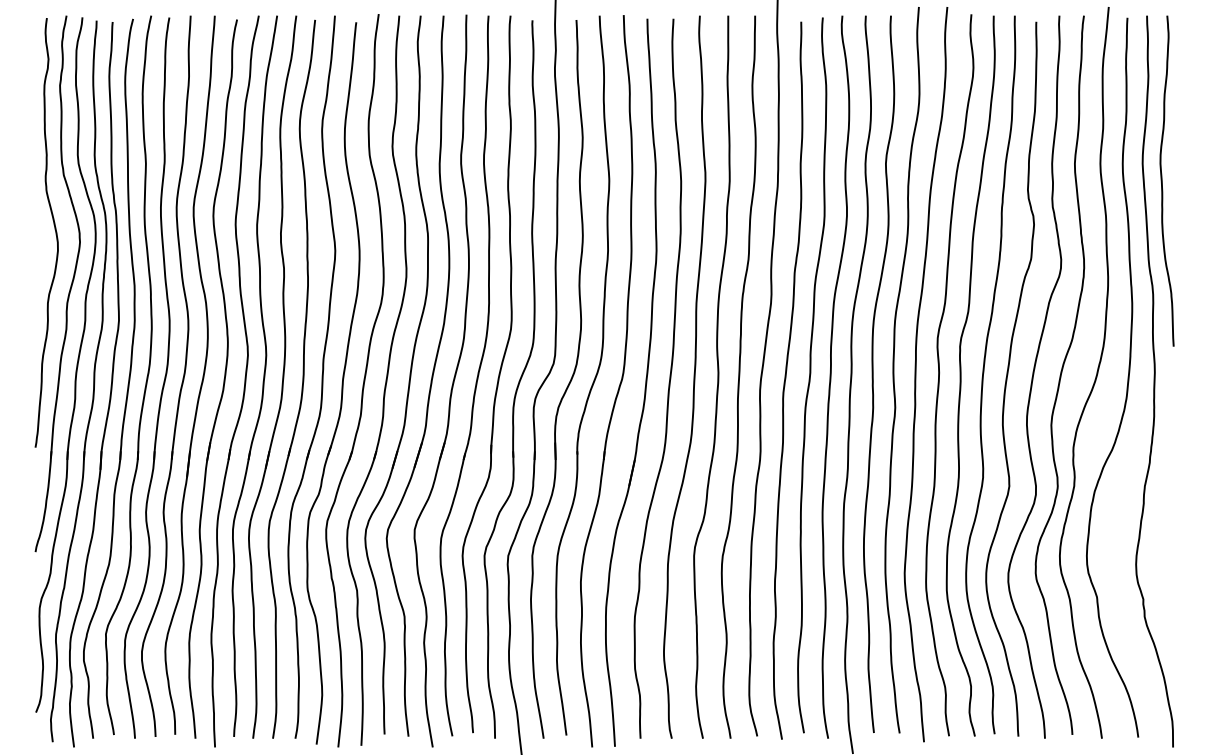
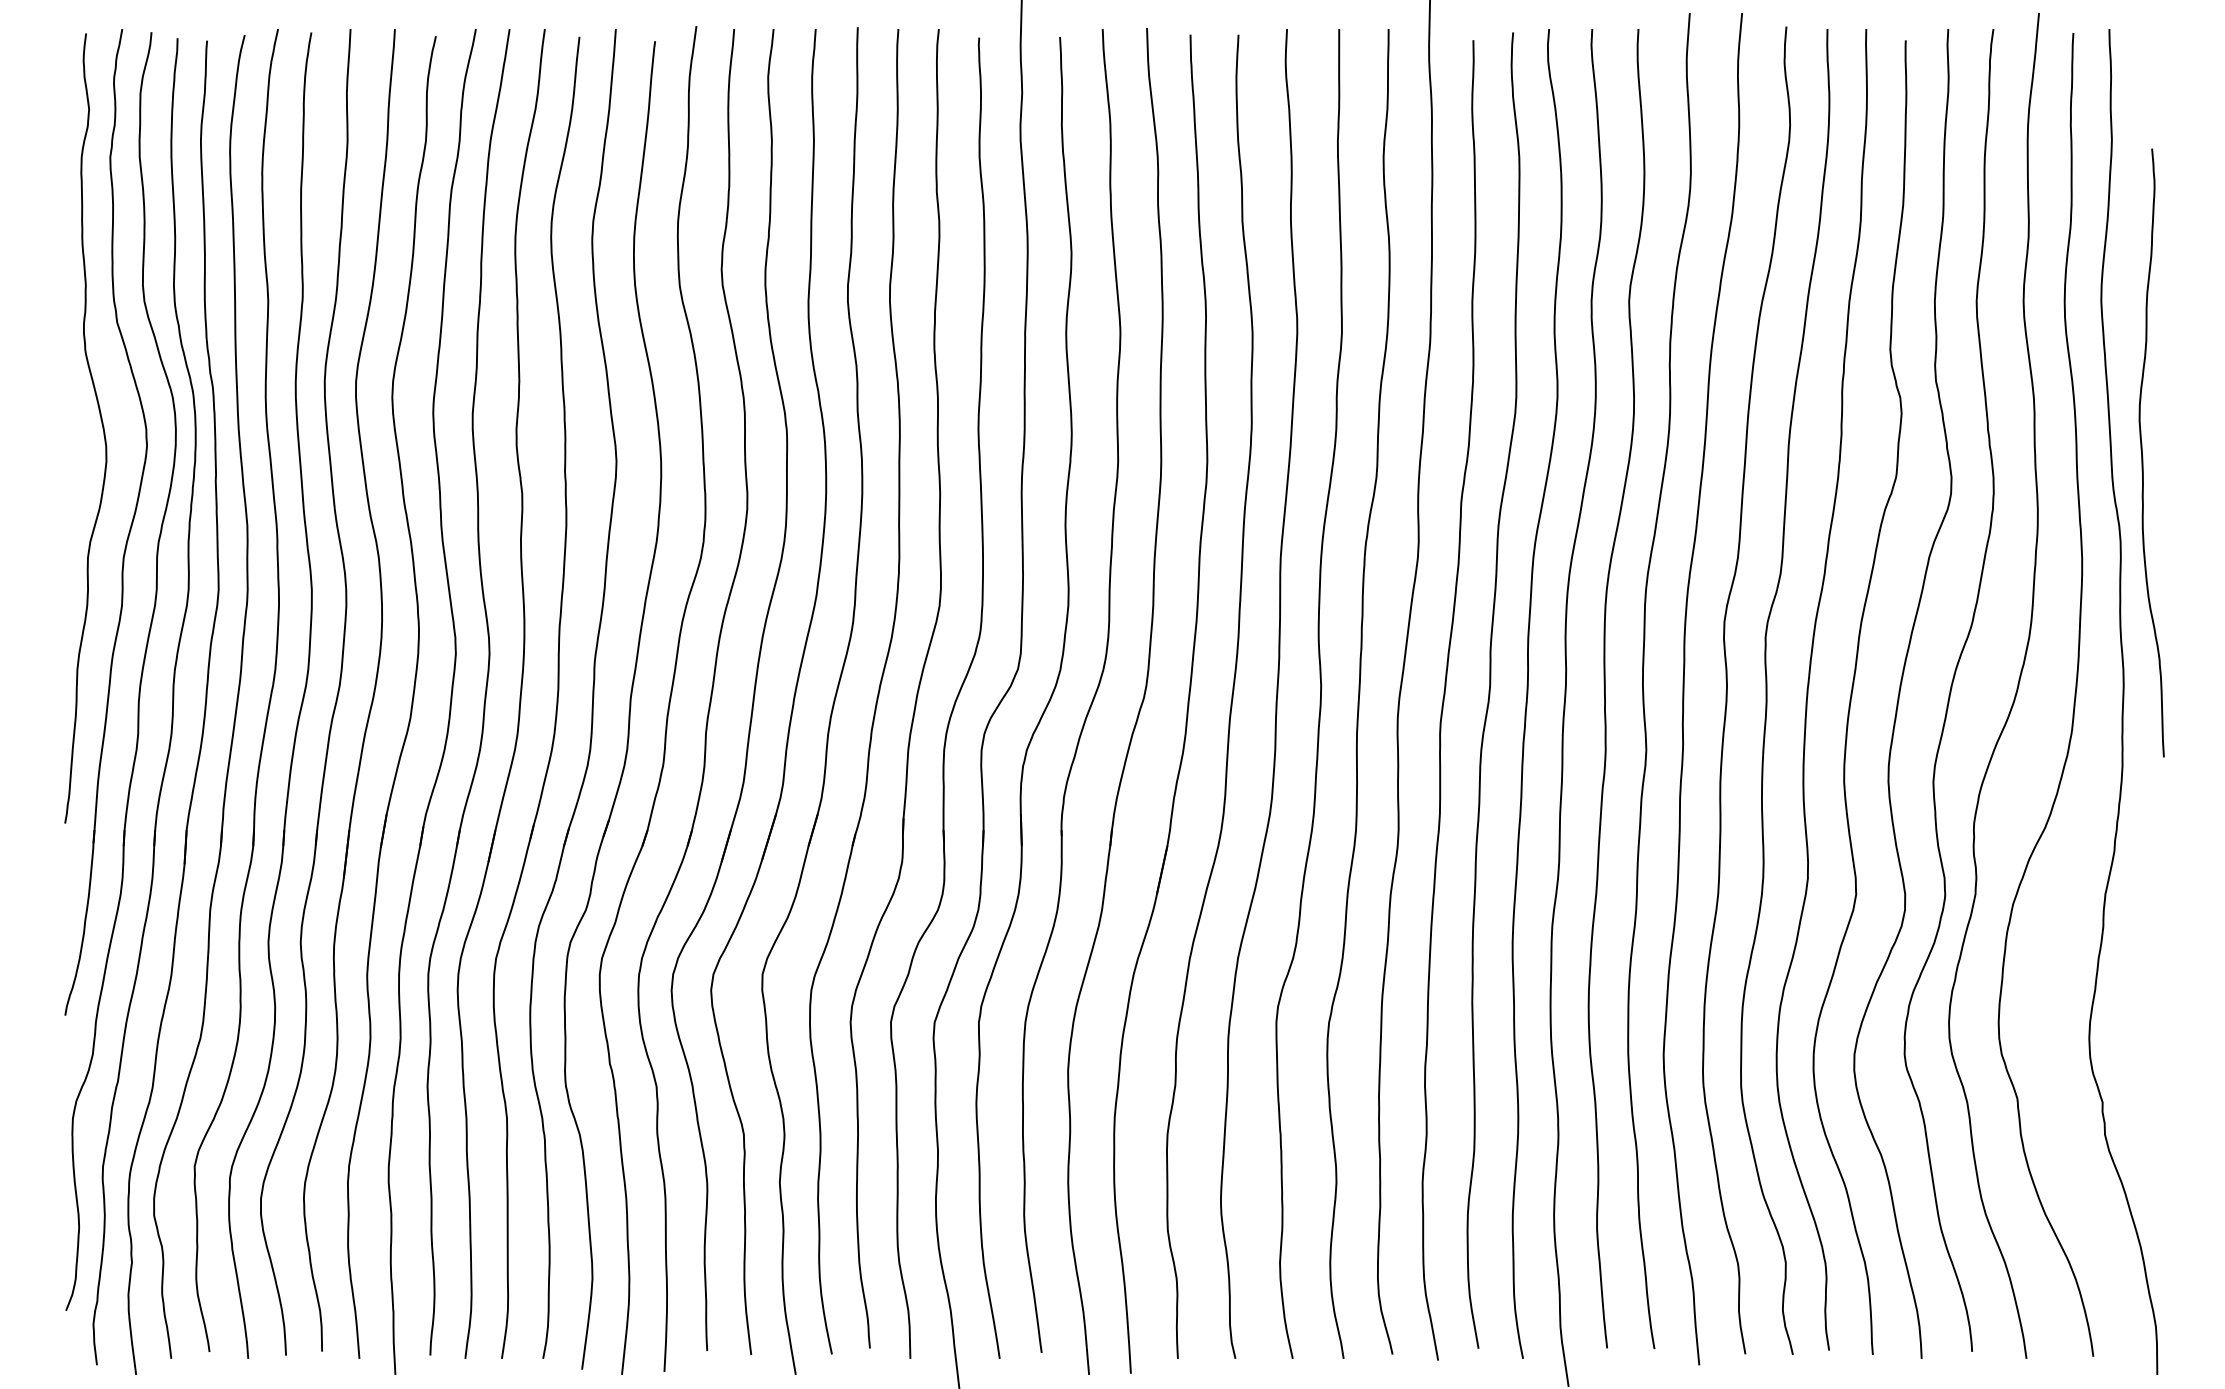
curve: (1162, 180) -> (2143, 451), moved

